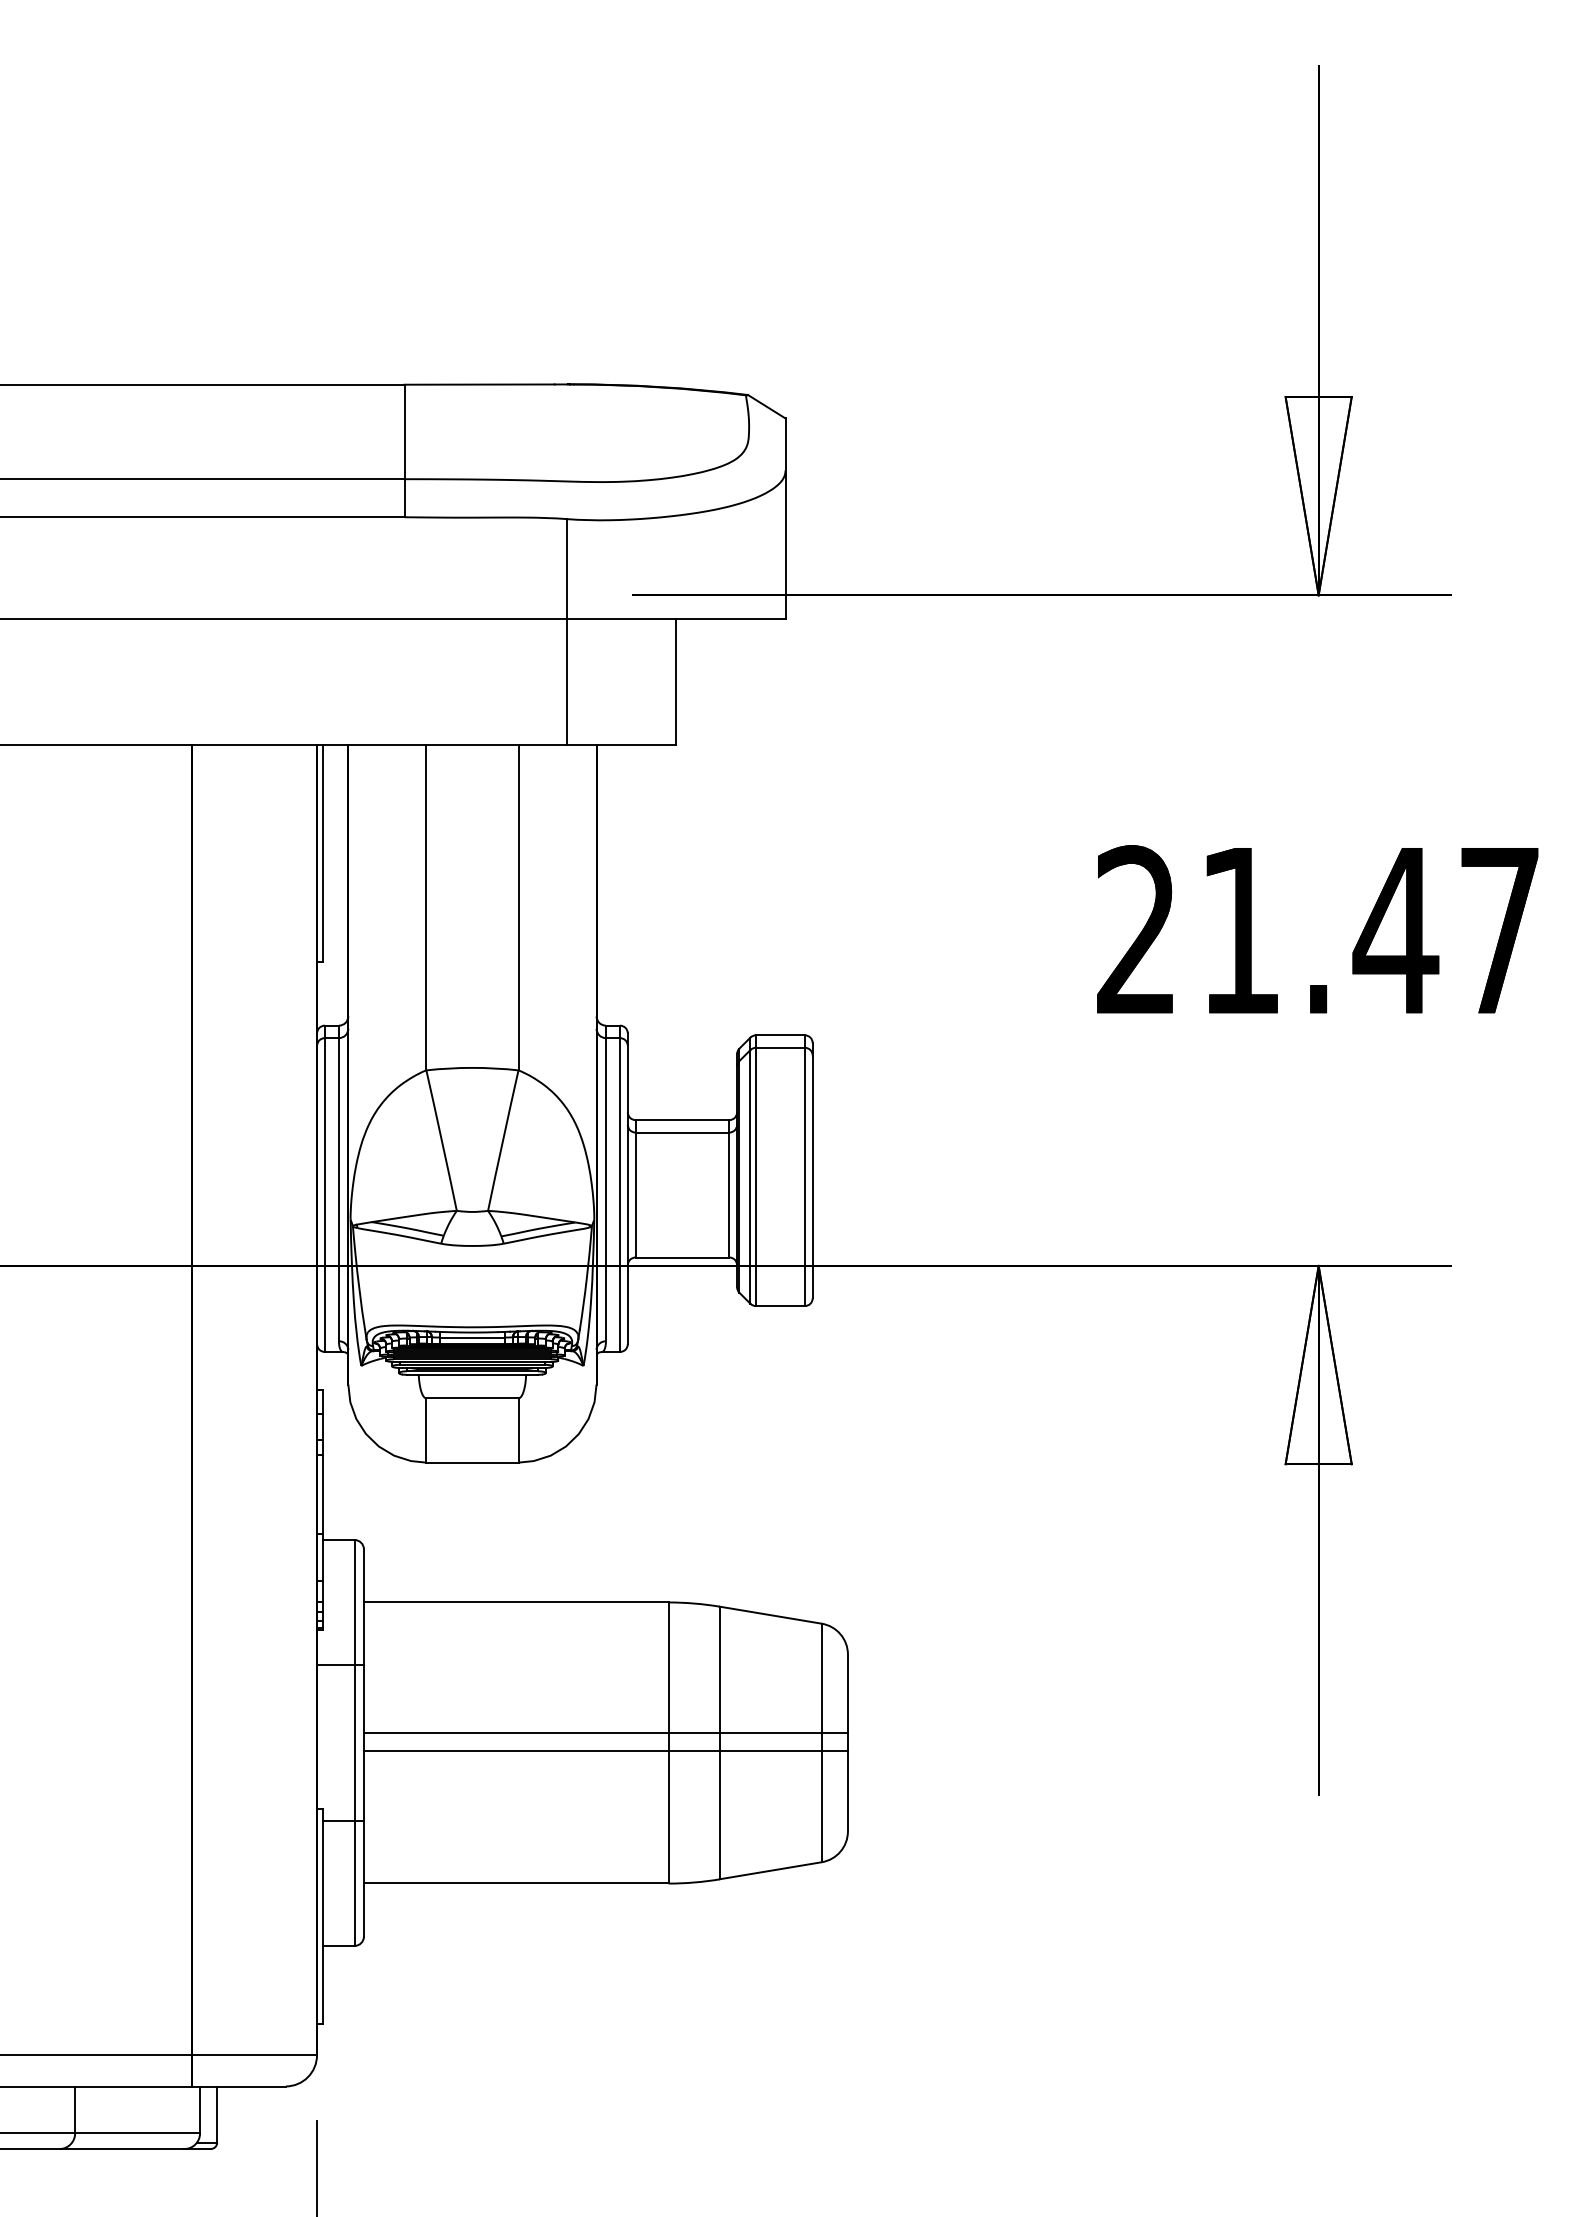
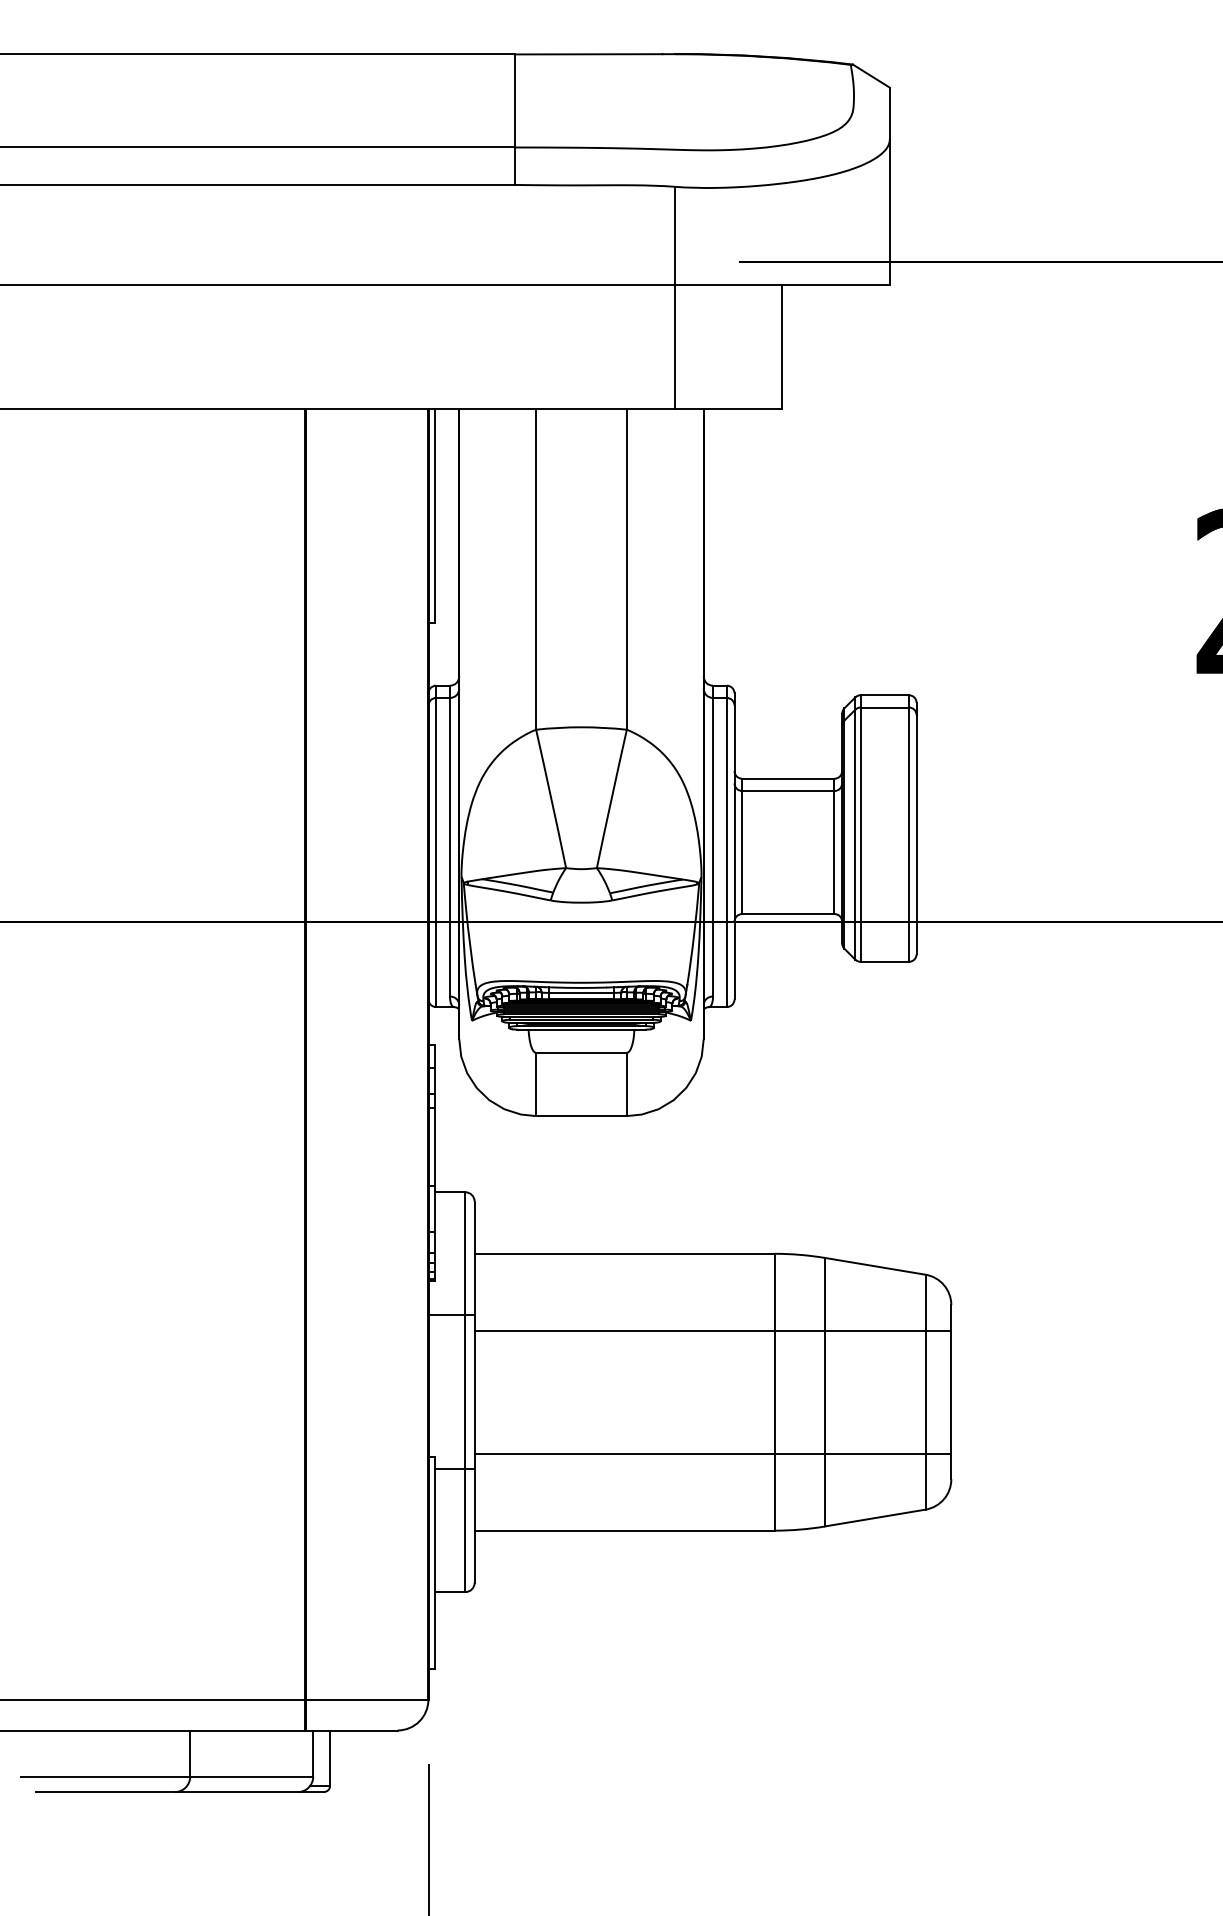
line: (605, 1732) -> (712, 1330), moved
line: (605, 1751) -> (712, 1453), moved

